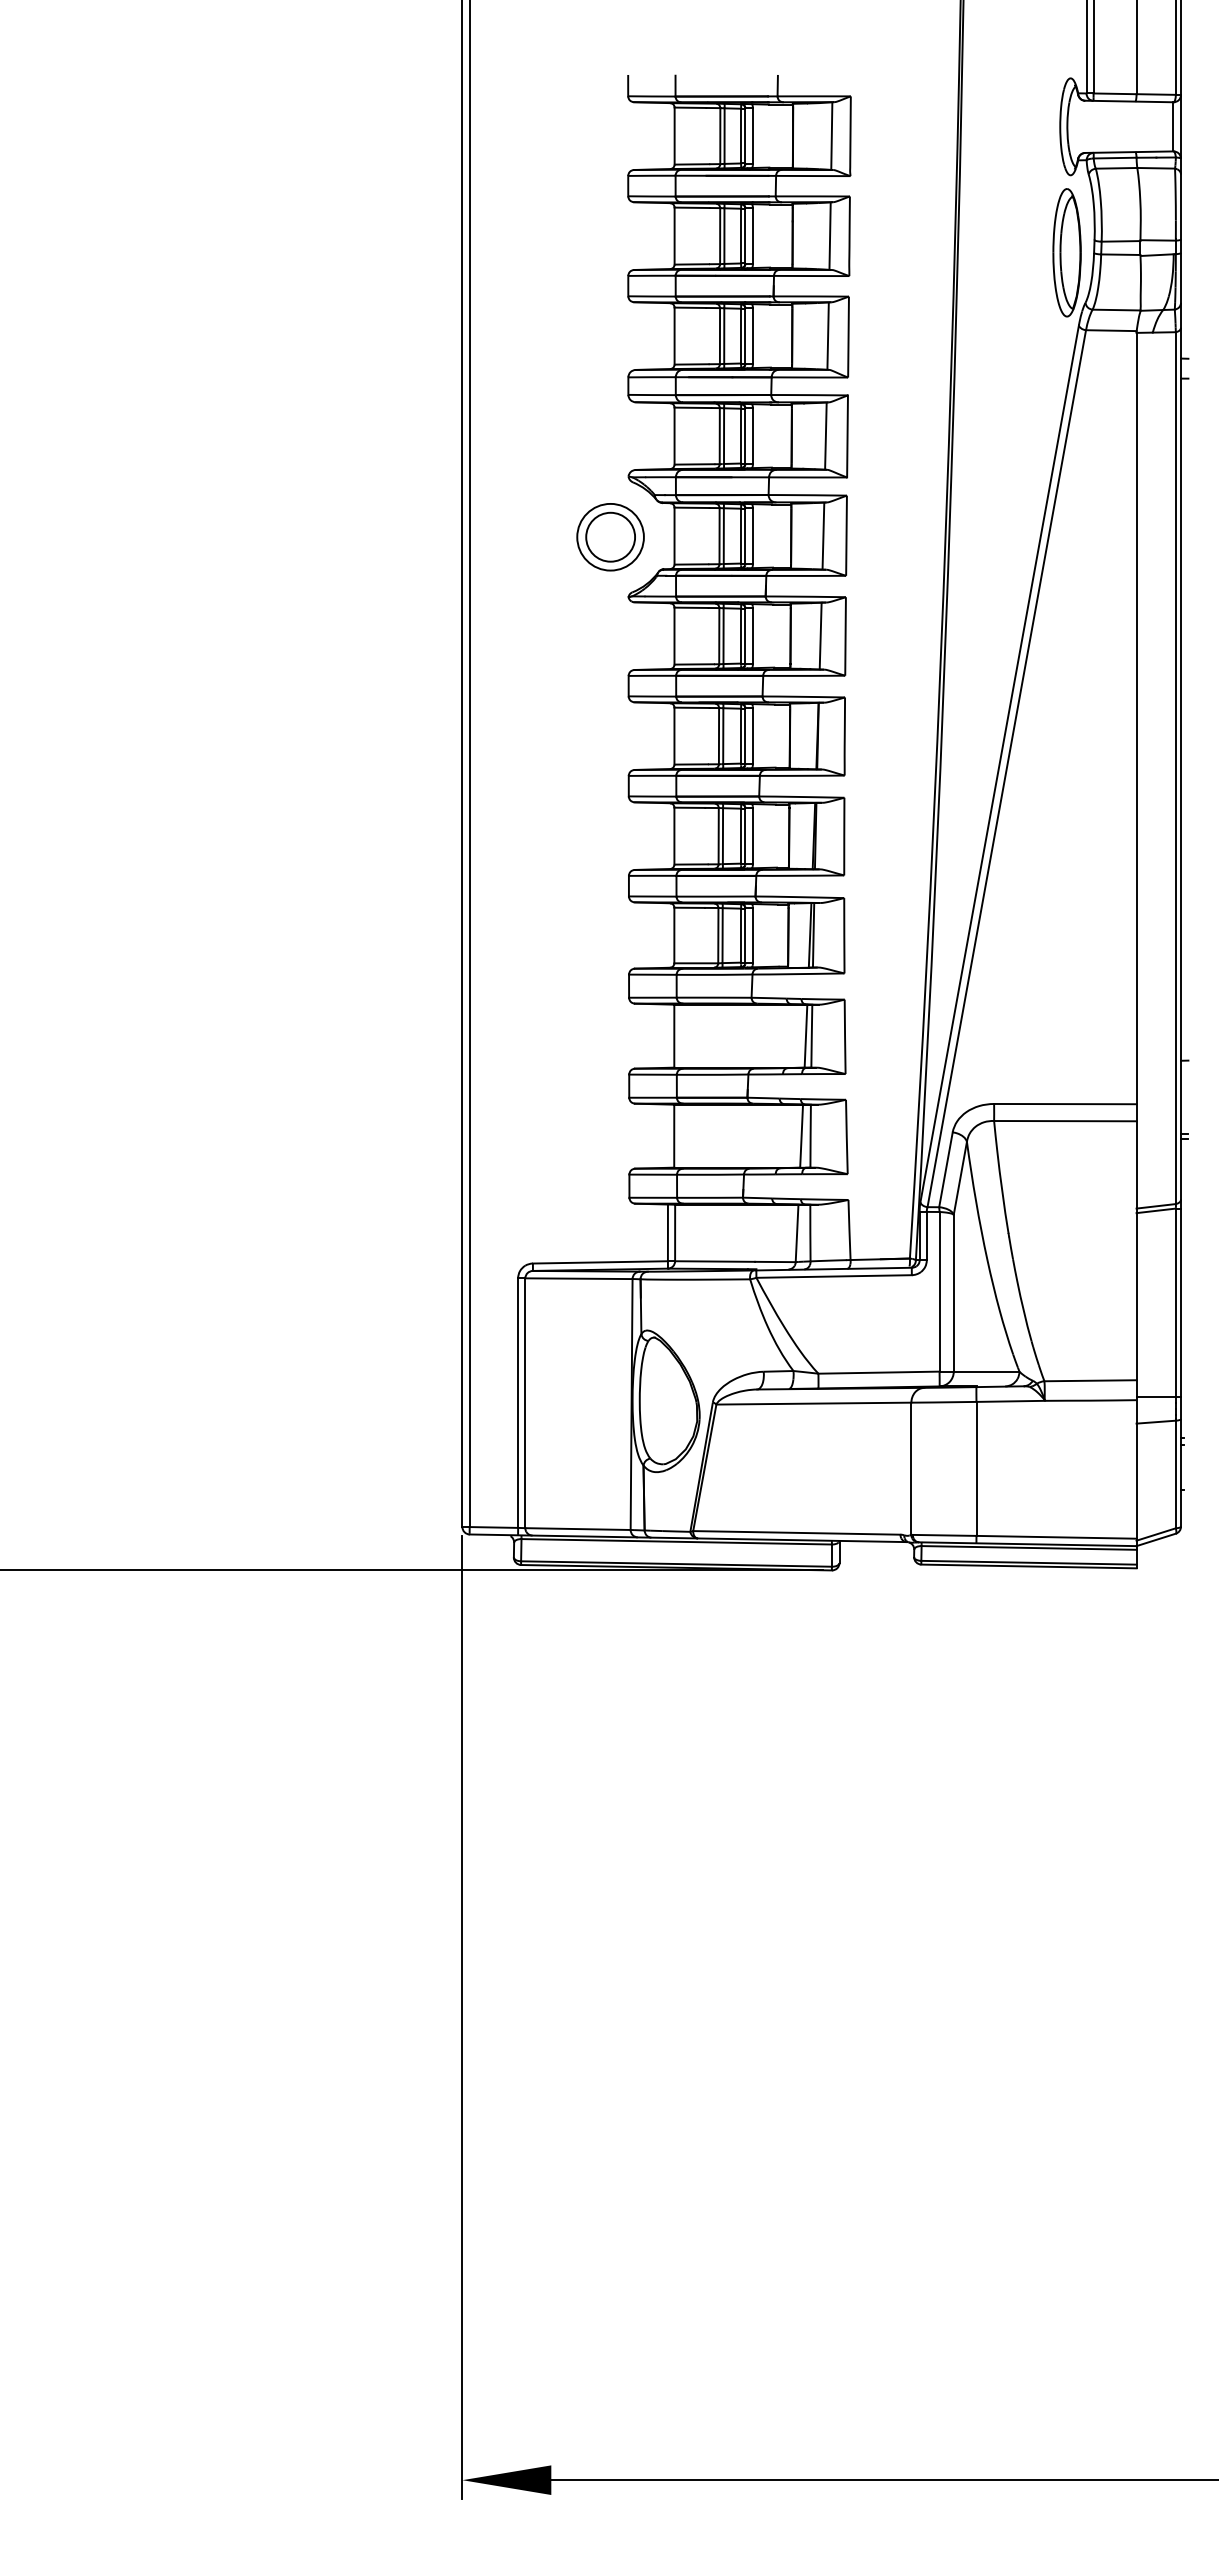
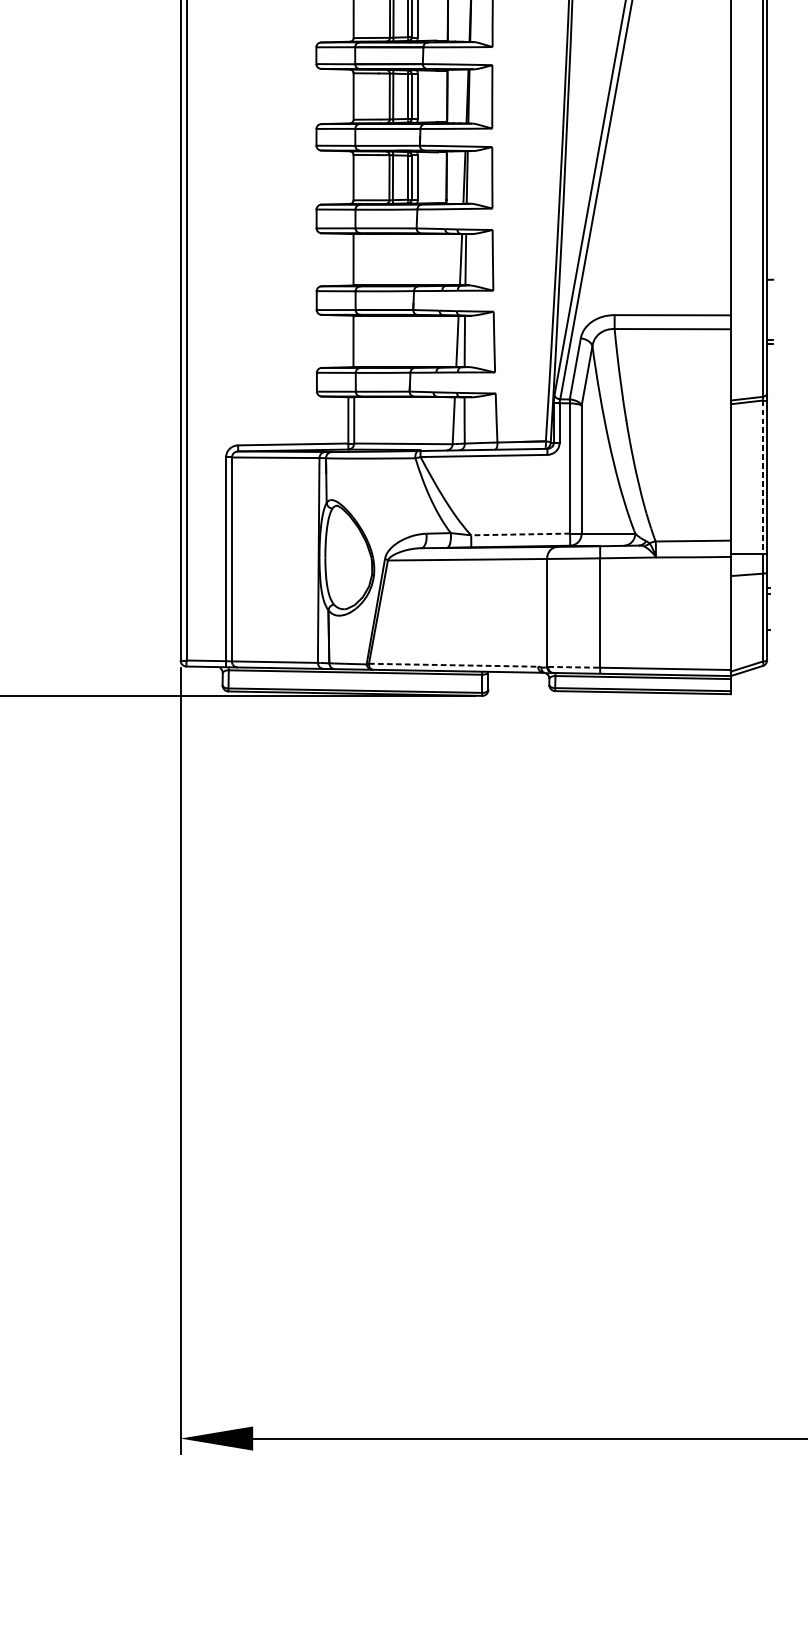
line: (1175, 1303) -> (762, 478), solid -> dashed
line: (878, 1372) -> (520, 534), solid -> dashed
line: (796, 1532) -> (453, 664), solid -> dashed
line: (944, 1535) -> (574, 667), solid -> dashed

